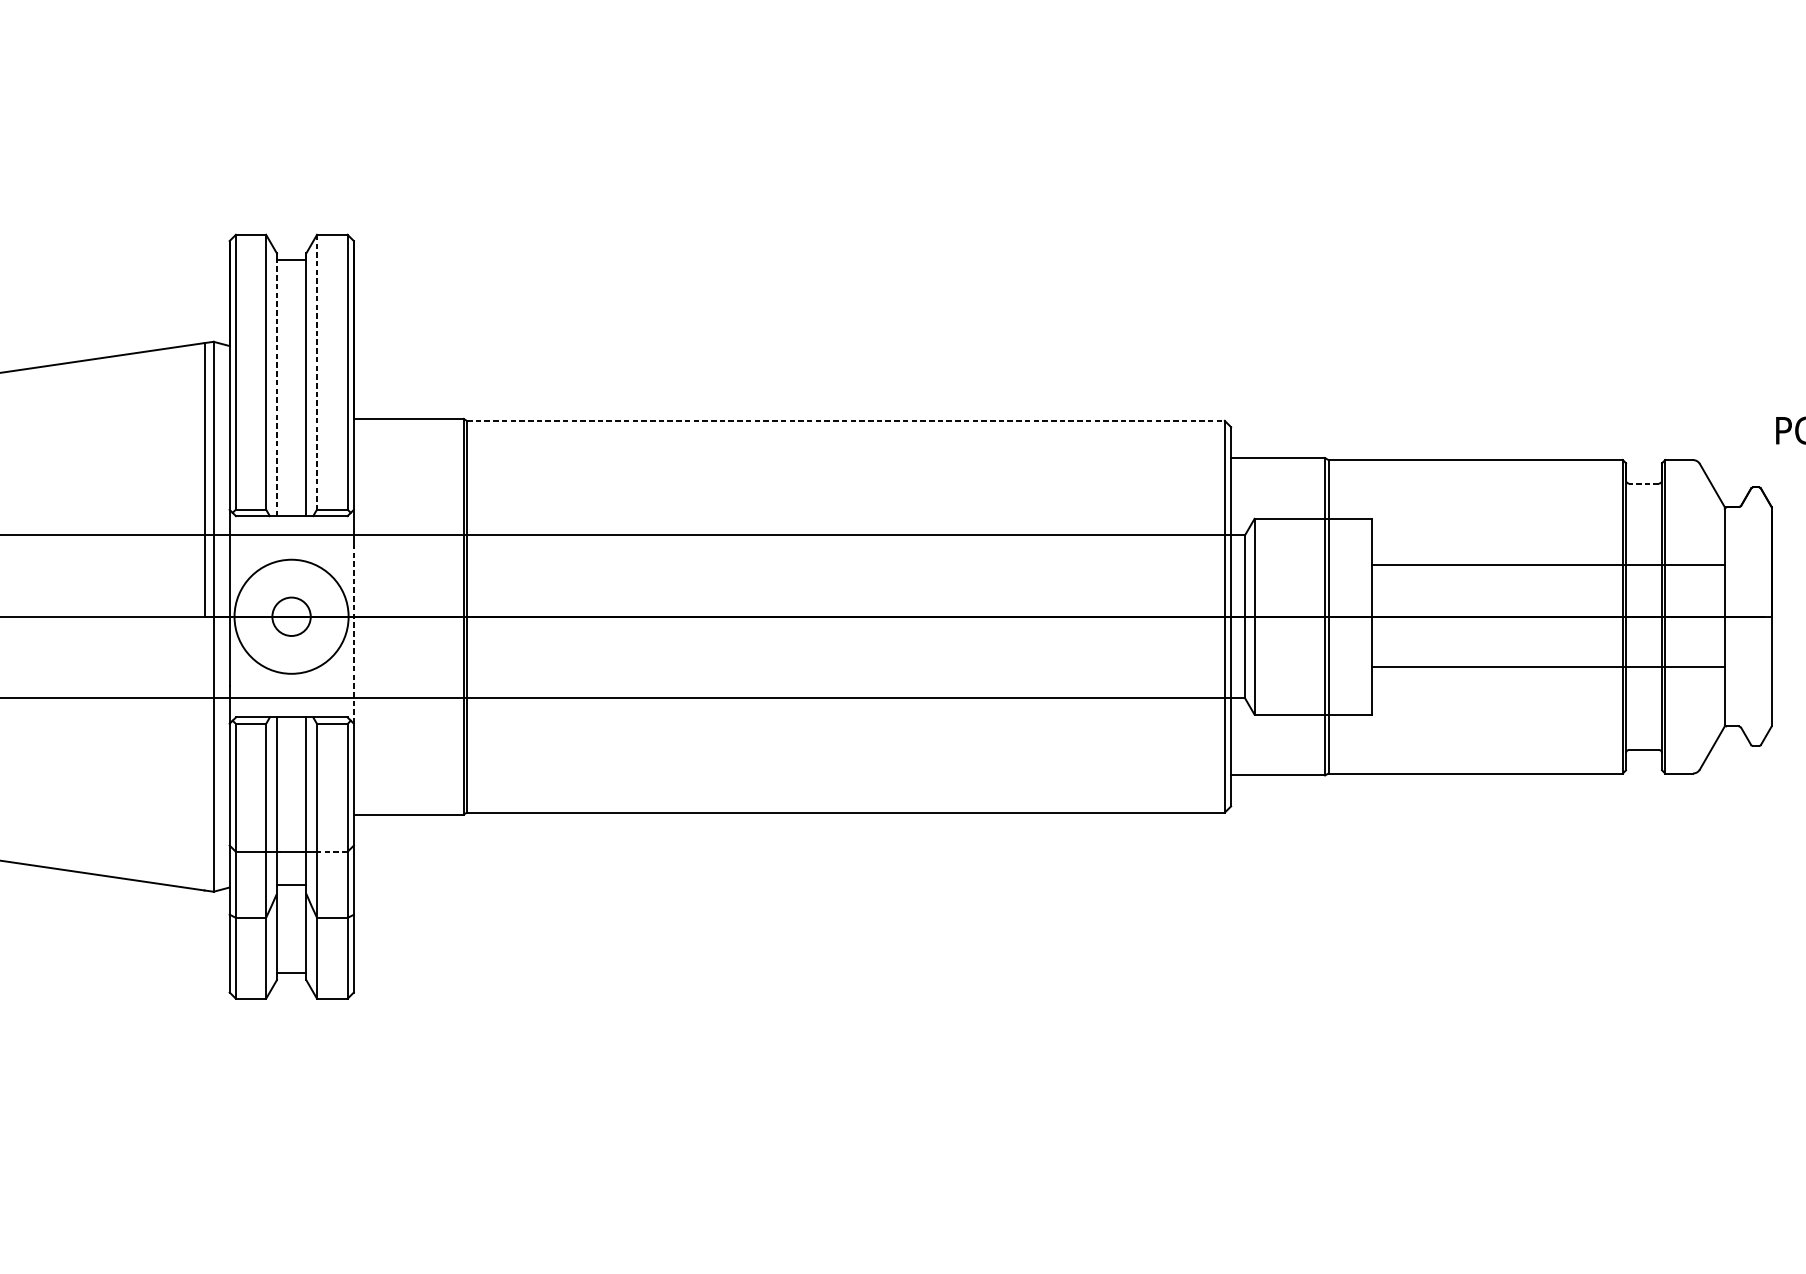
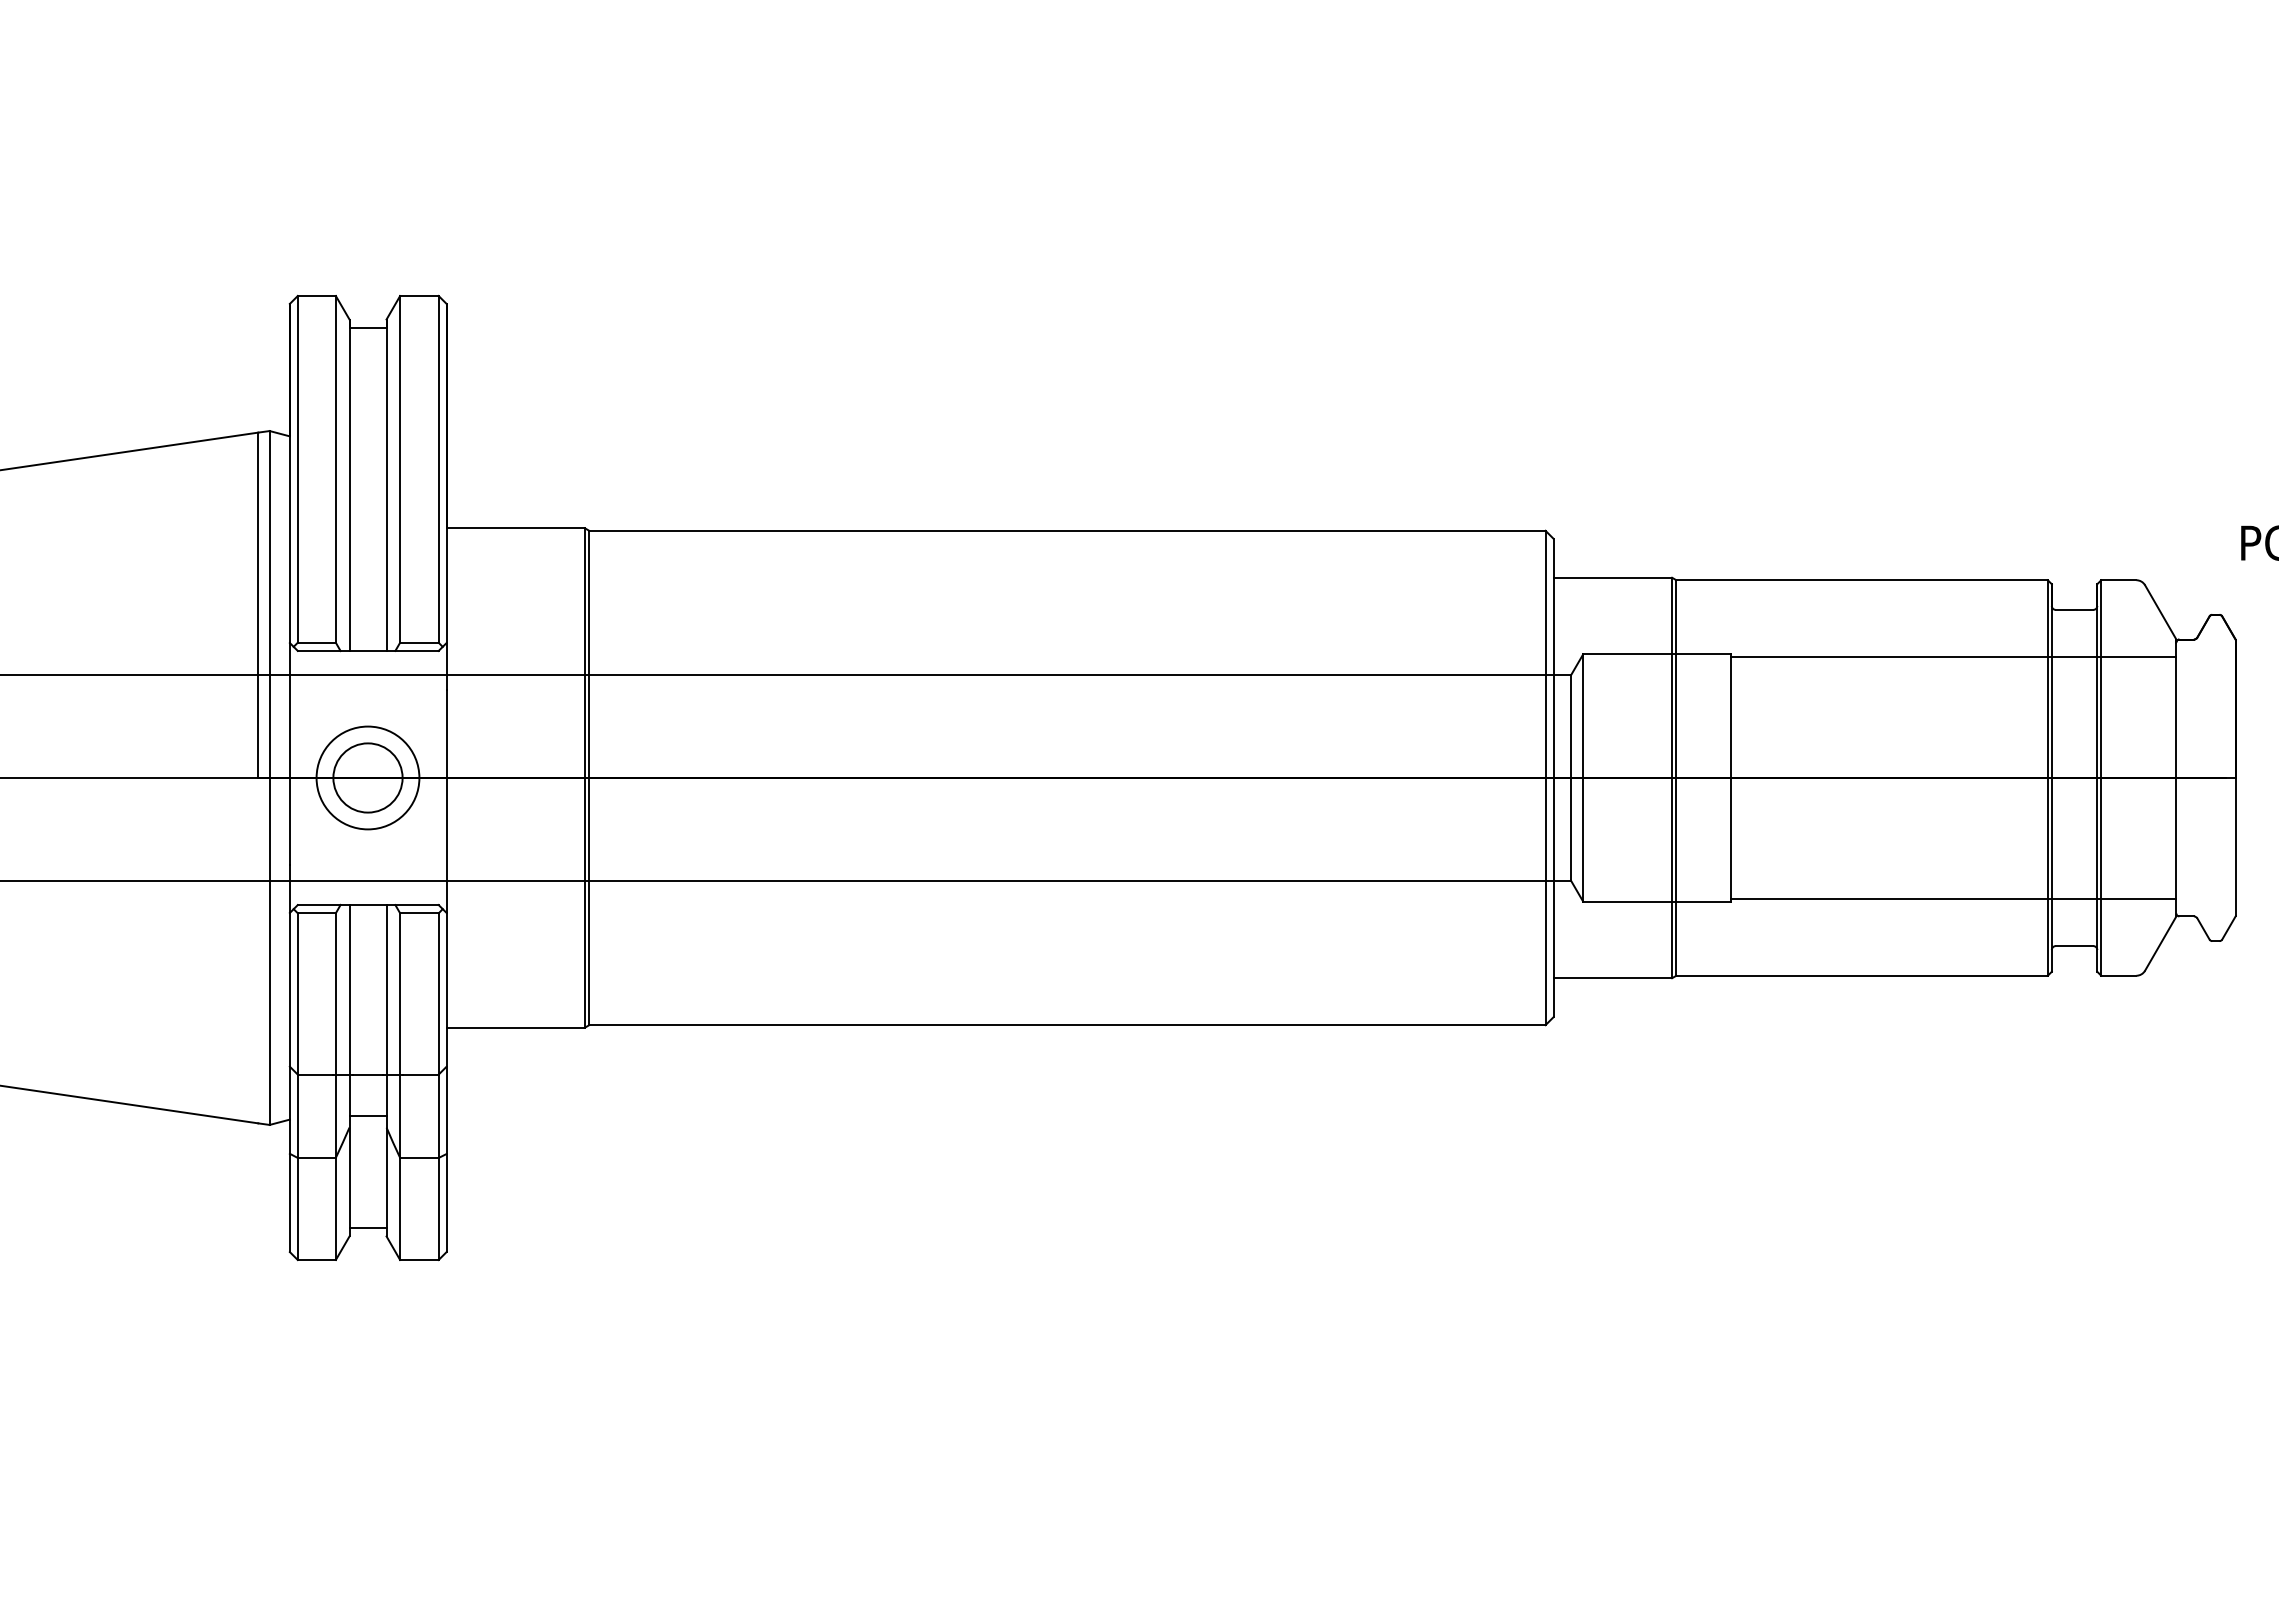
line: (317, 372) -> (400, 469), dashed -> solid
line: (276, 384) -> (349, 485), dashed -> solid
line: (845, 420) -> (1067, 530), dashed -> solid
line: (1643, 483) -> (2074, 609), dashed -> solid
line: (1548, 564) -> (1953, 657), moved
circle: (291, 616) -> (367, 777), size x0.71
circle: (291, 616) -> (367, 777), size x1.43
line: (353, 635) -> (446, 801), dashed -> solid
line: (1548, 667) -> (1953, 898), moved
line: (333, 851) -> (420, 1074), dashed -> solid

